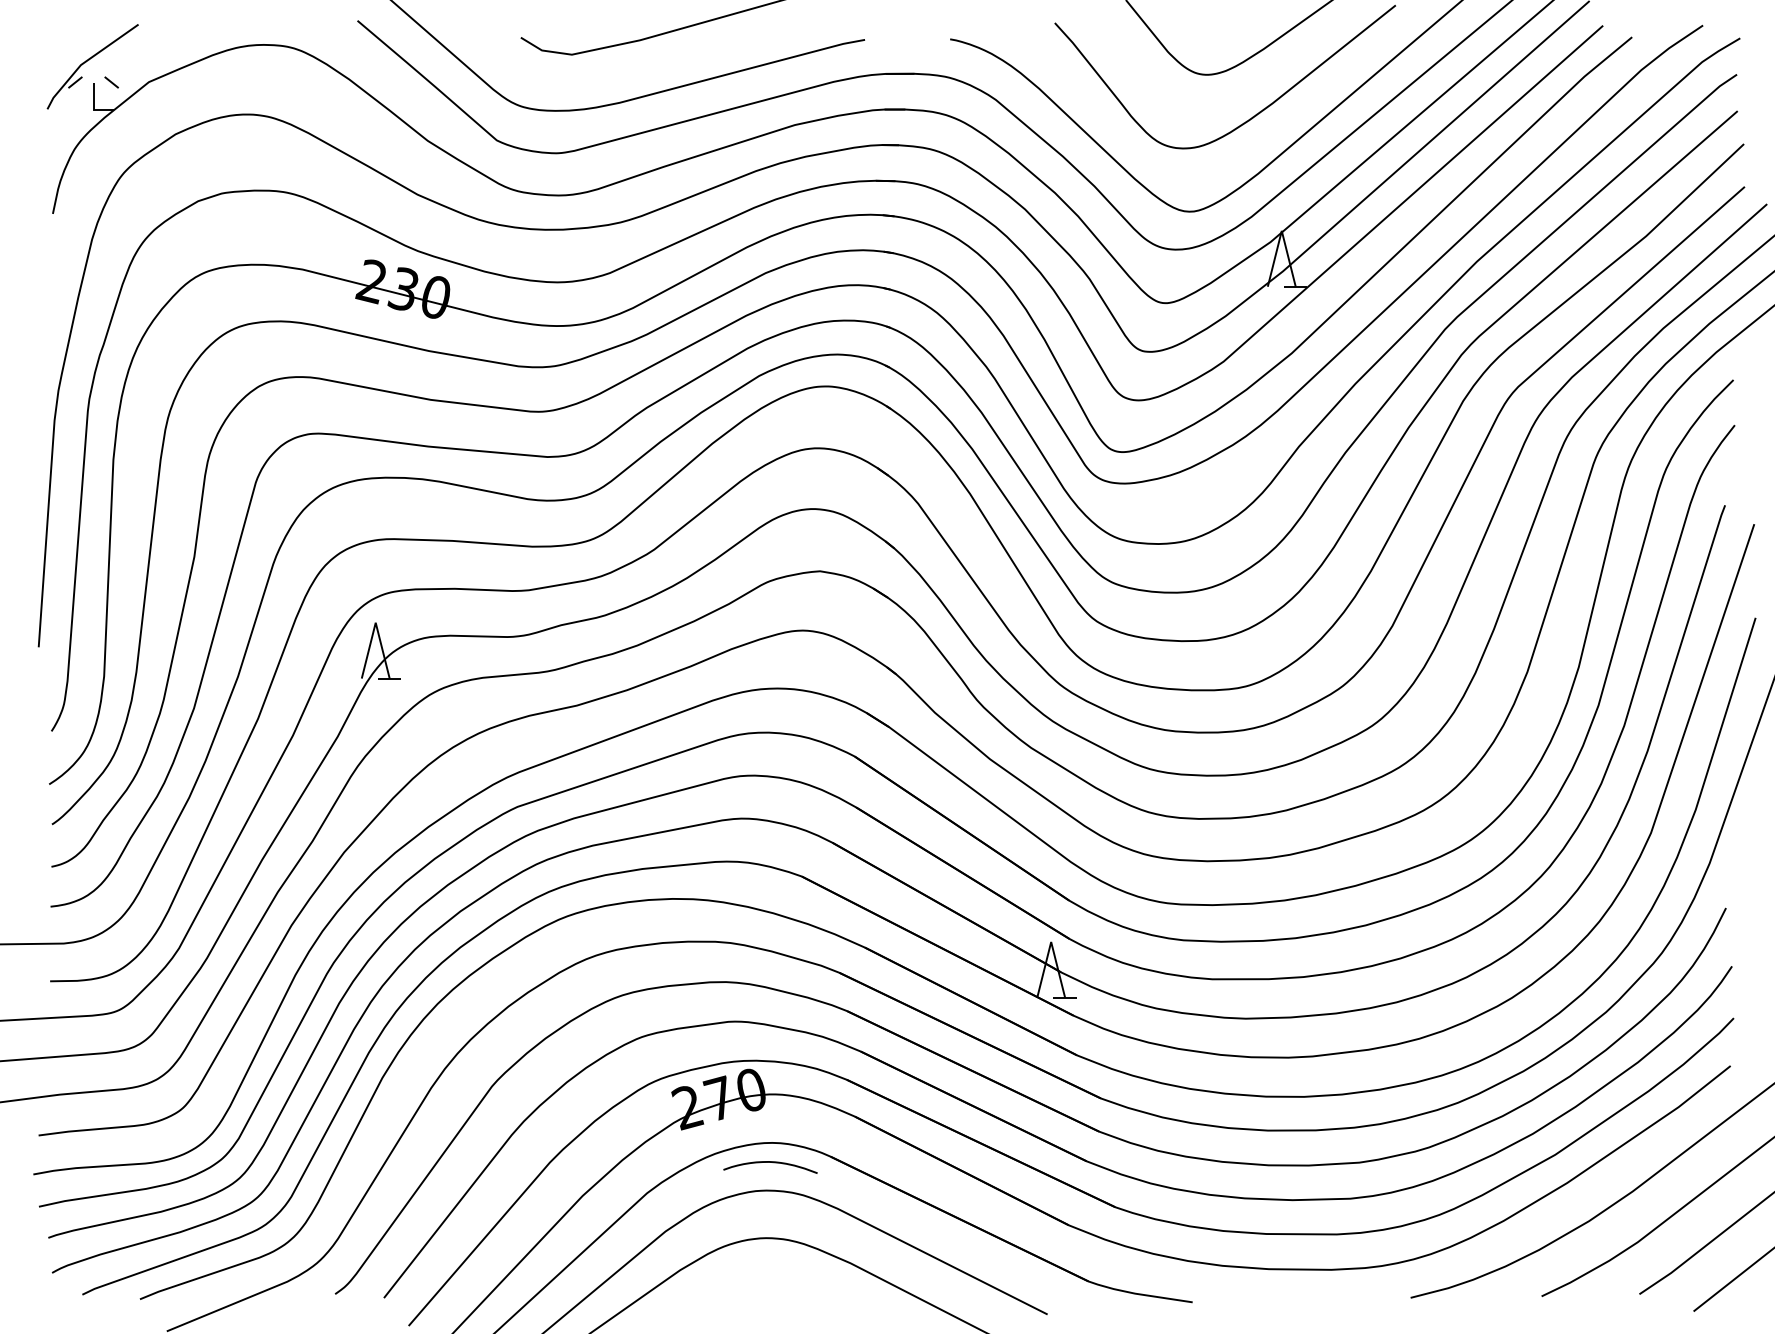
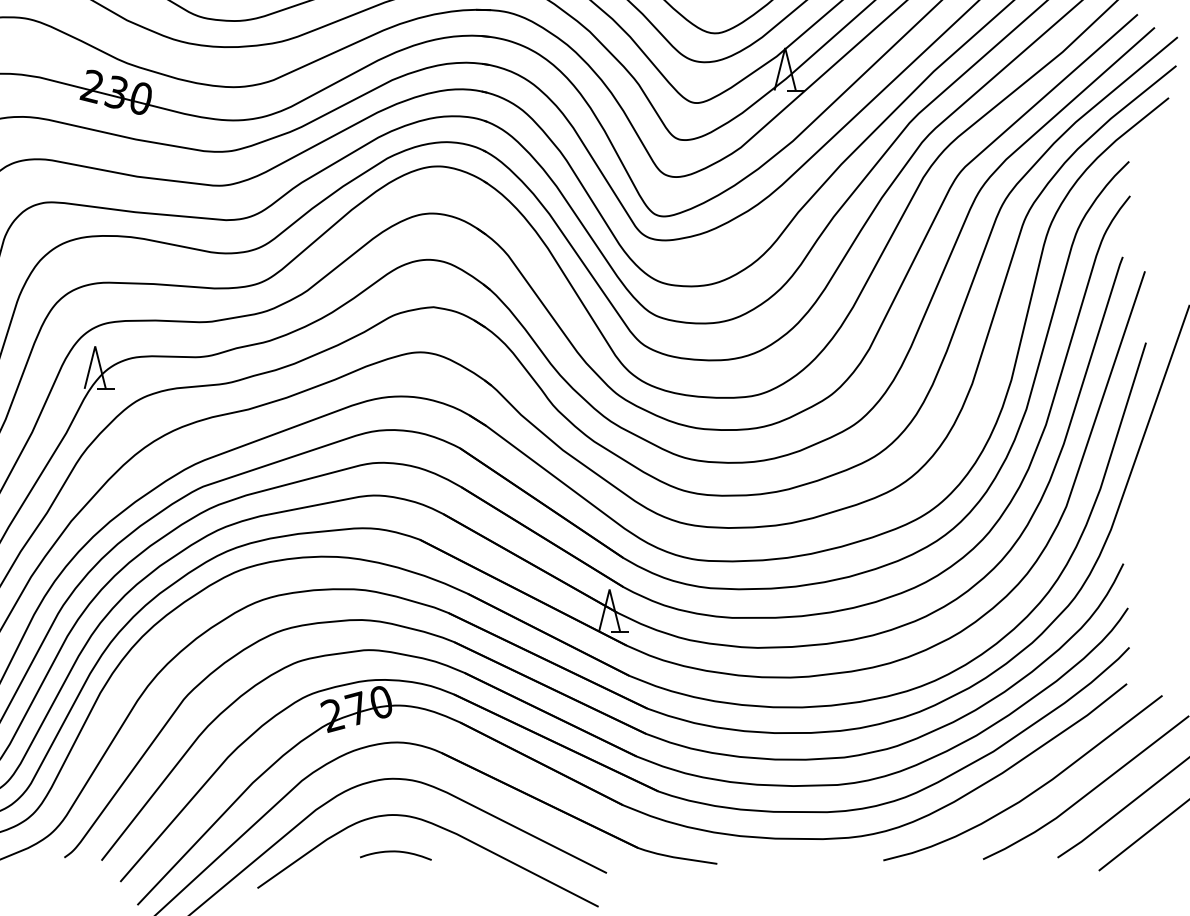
curve: (770, 1162) -> (395, 851), moved

